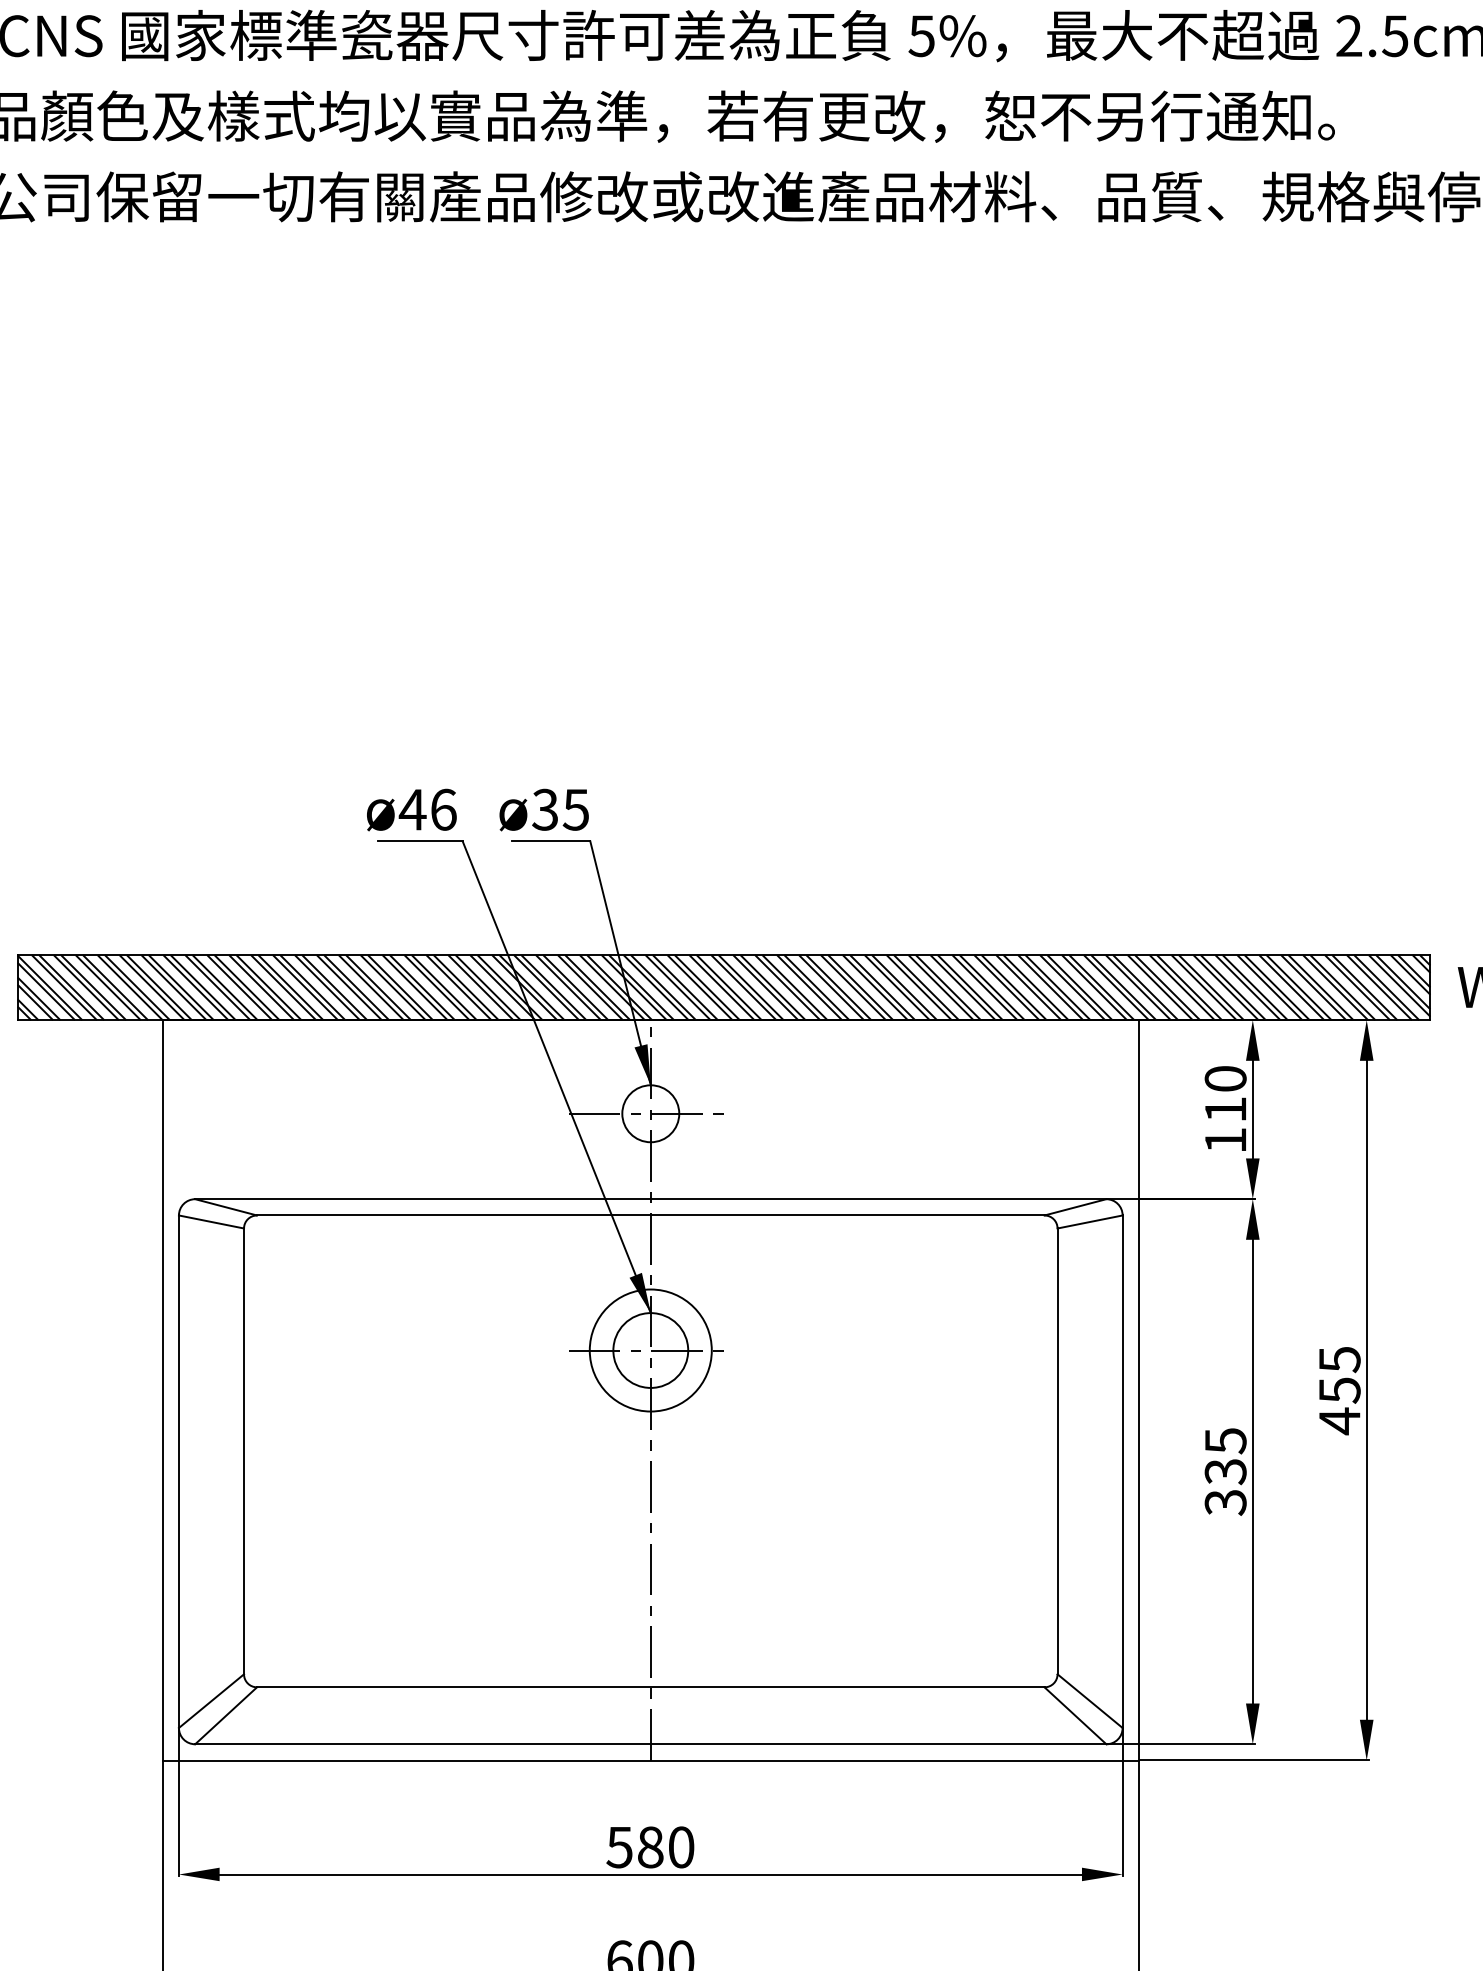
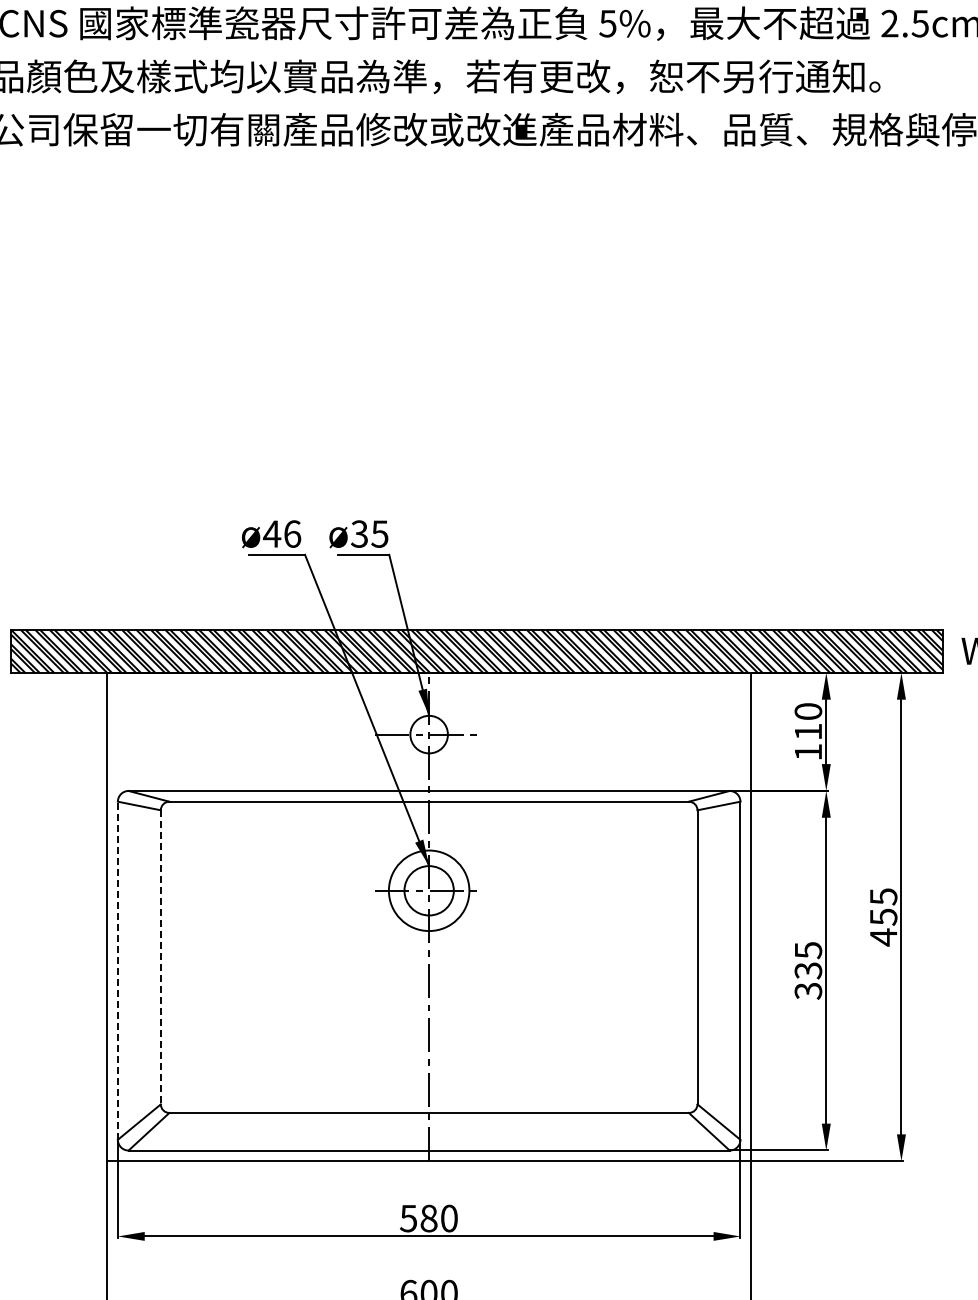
line: (243, 1451) -> (160, 957), solid -> dashed
line: (178, 1471) -> (117, 970), solid -> dashed

